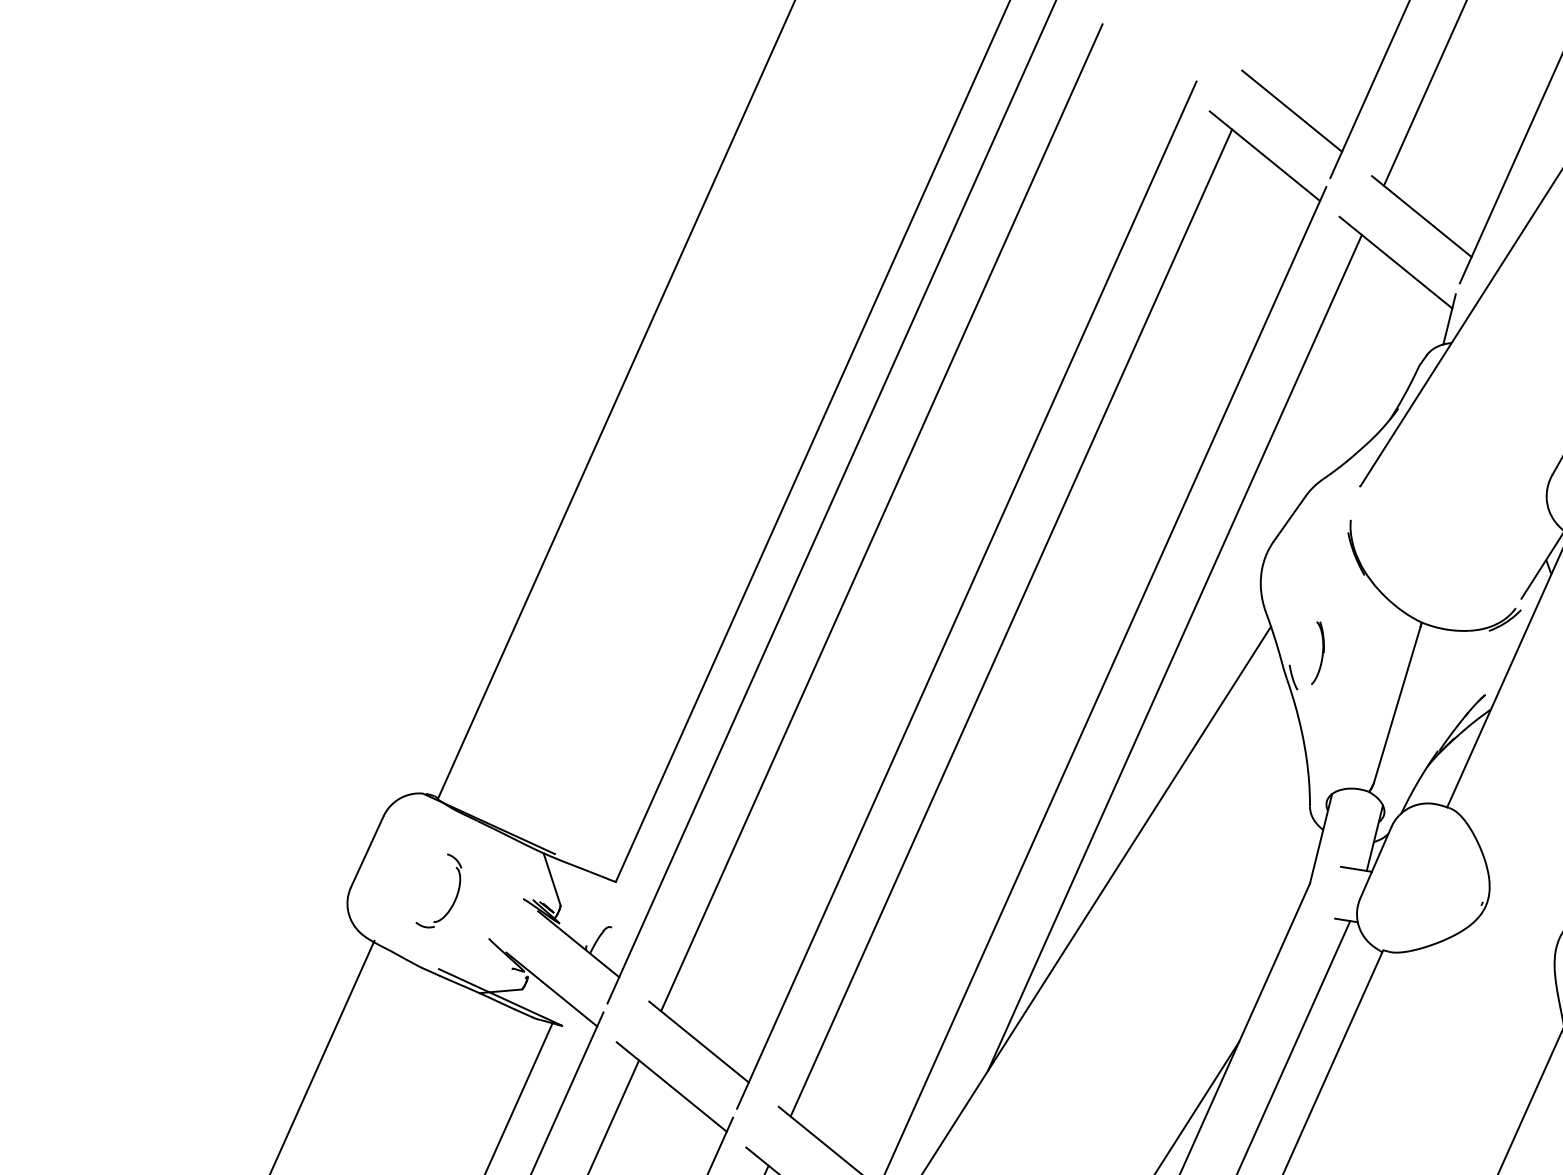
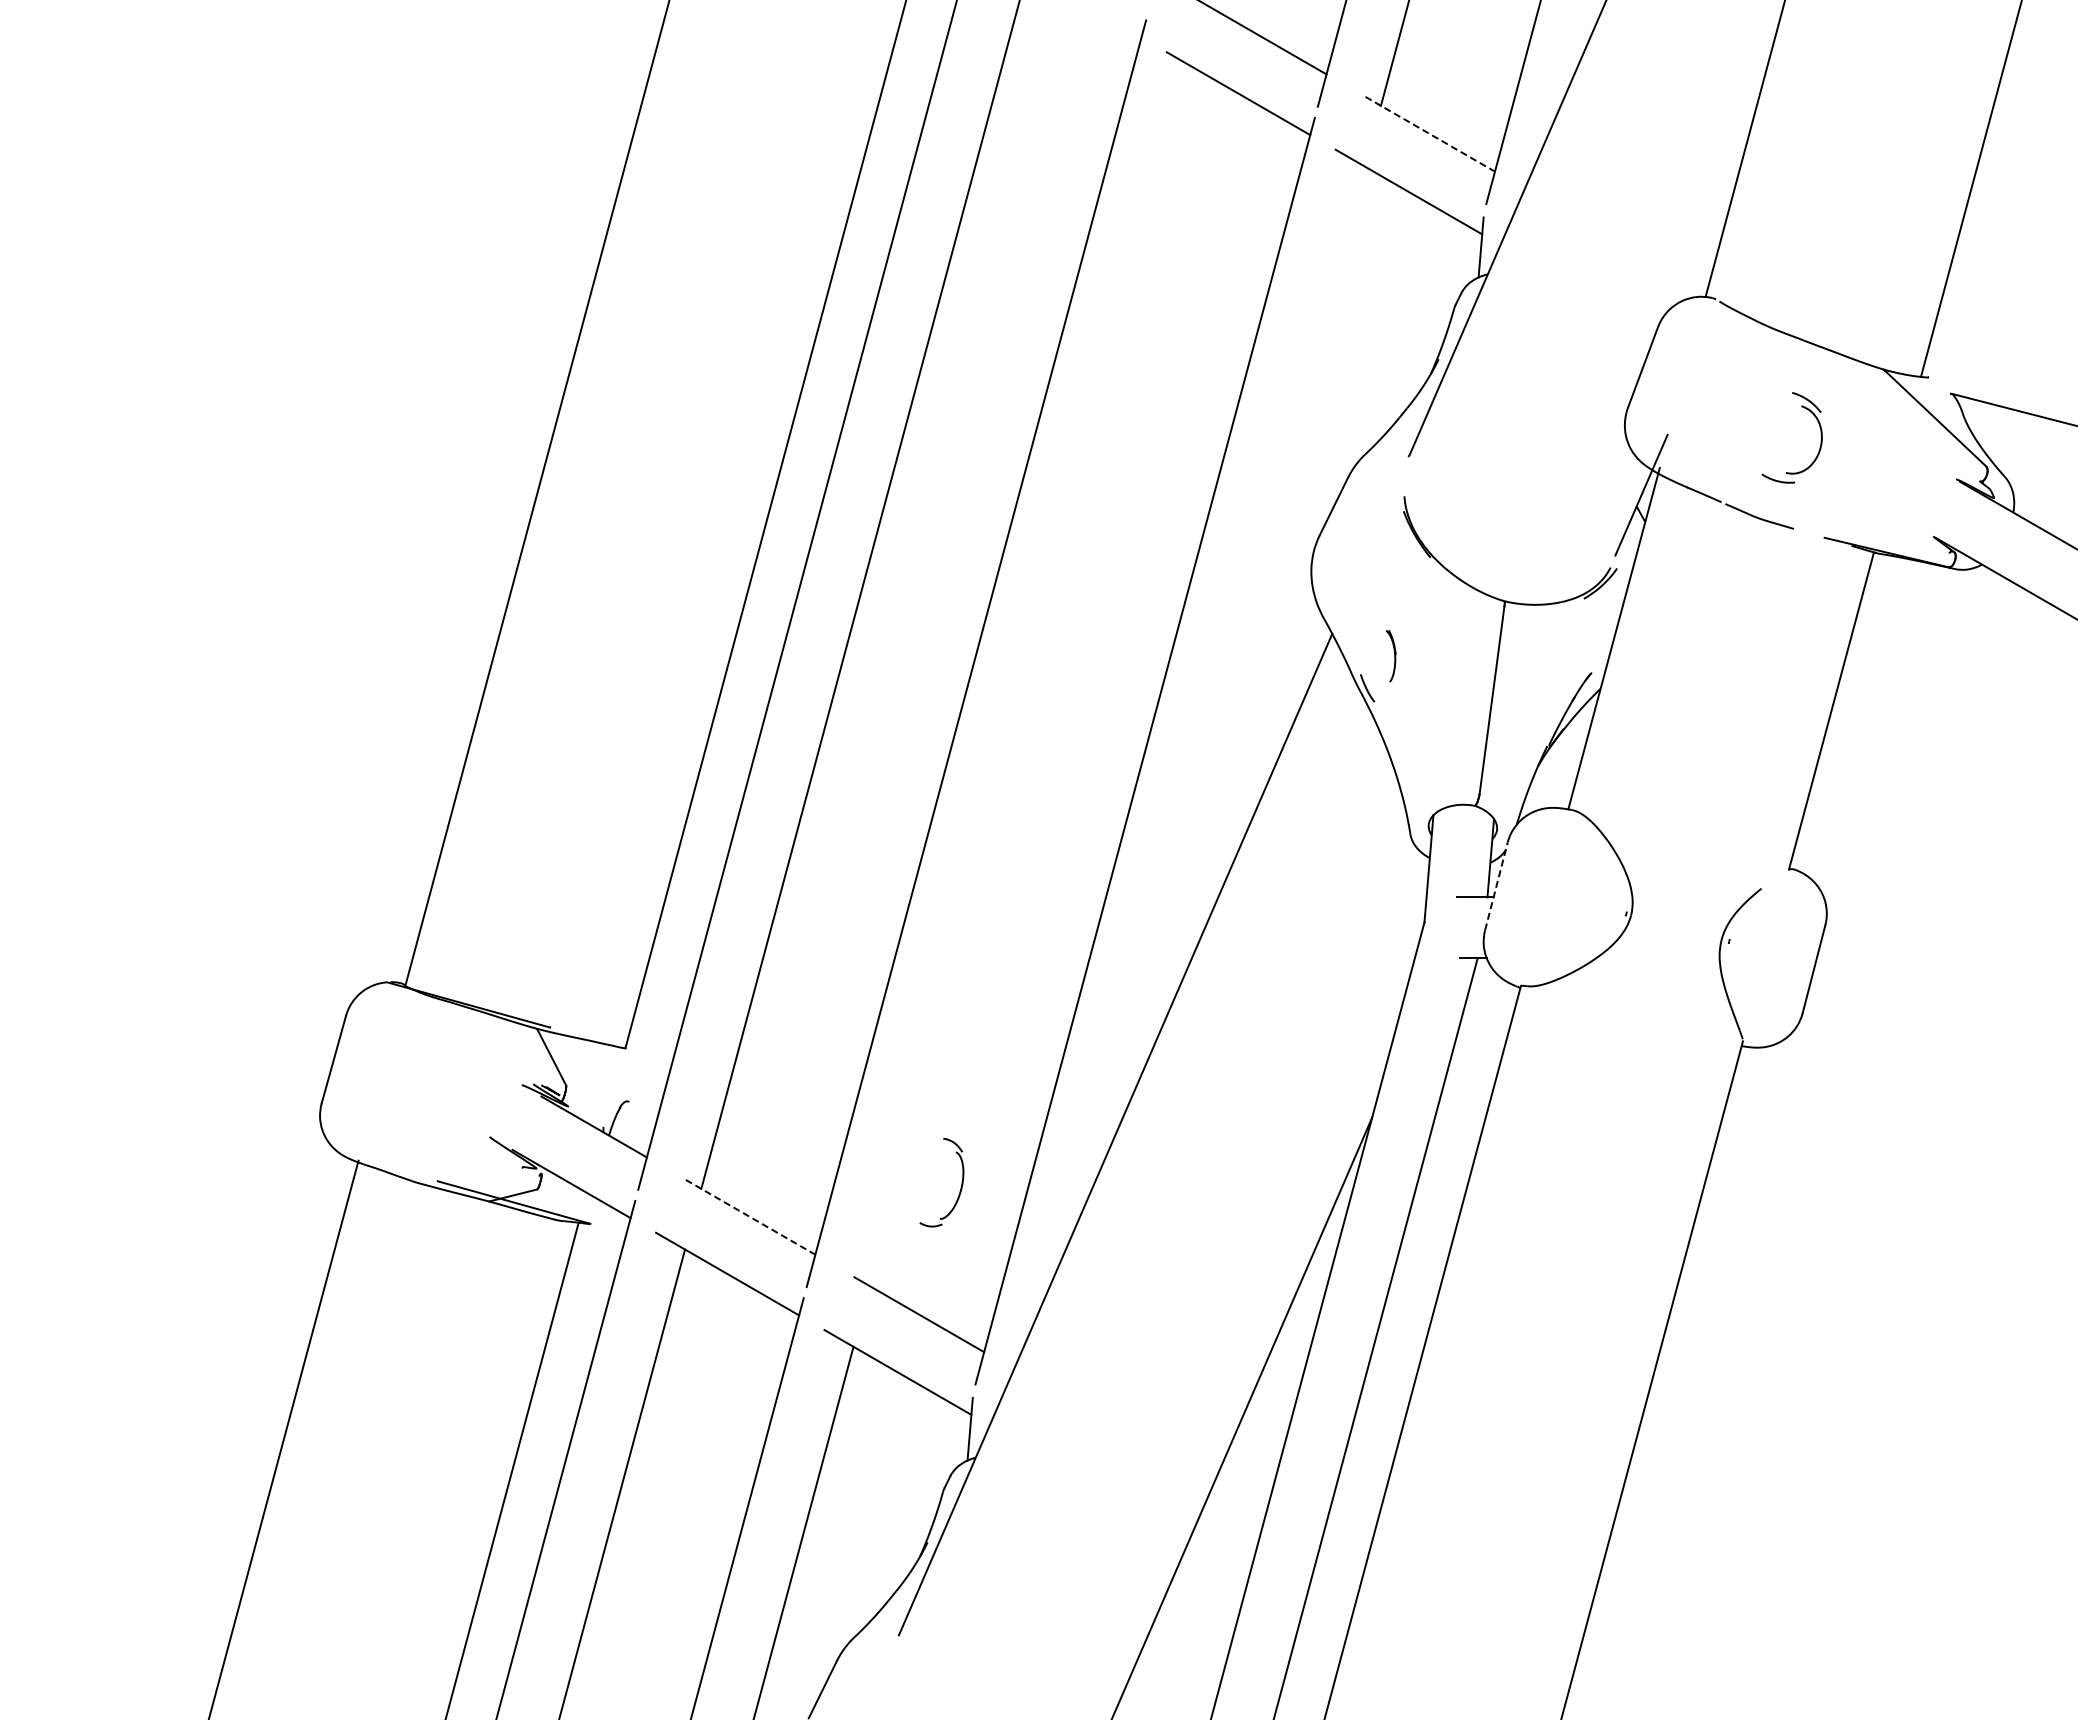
line: (1422, 216) -> (1430, 134), solid -> dashed
line: (1011, 622) -> (1032, 677), removed
line: (1174, 652) -> (1226, 681), removed
part: (1317, 652) -> (1390, 655), size x0.7
line: (1376, 862) -> (1496, 885), solid -> dashed
part: (455, 897) -> (960, 1187), moved
line: (698, 1042) -> (750, 1217), solid -> dashed

